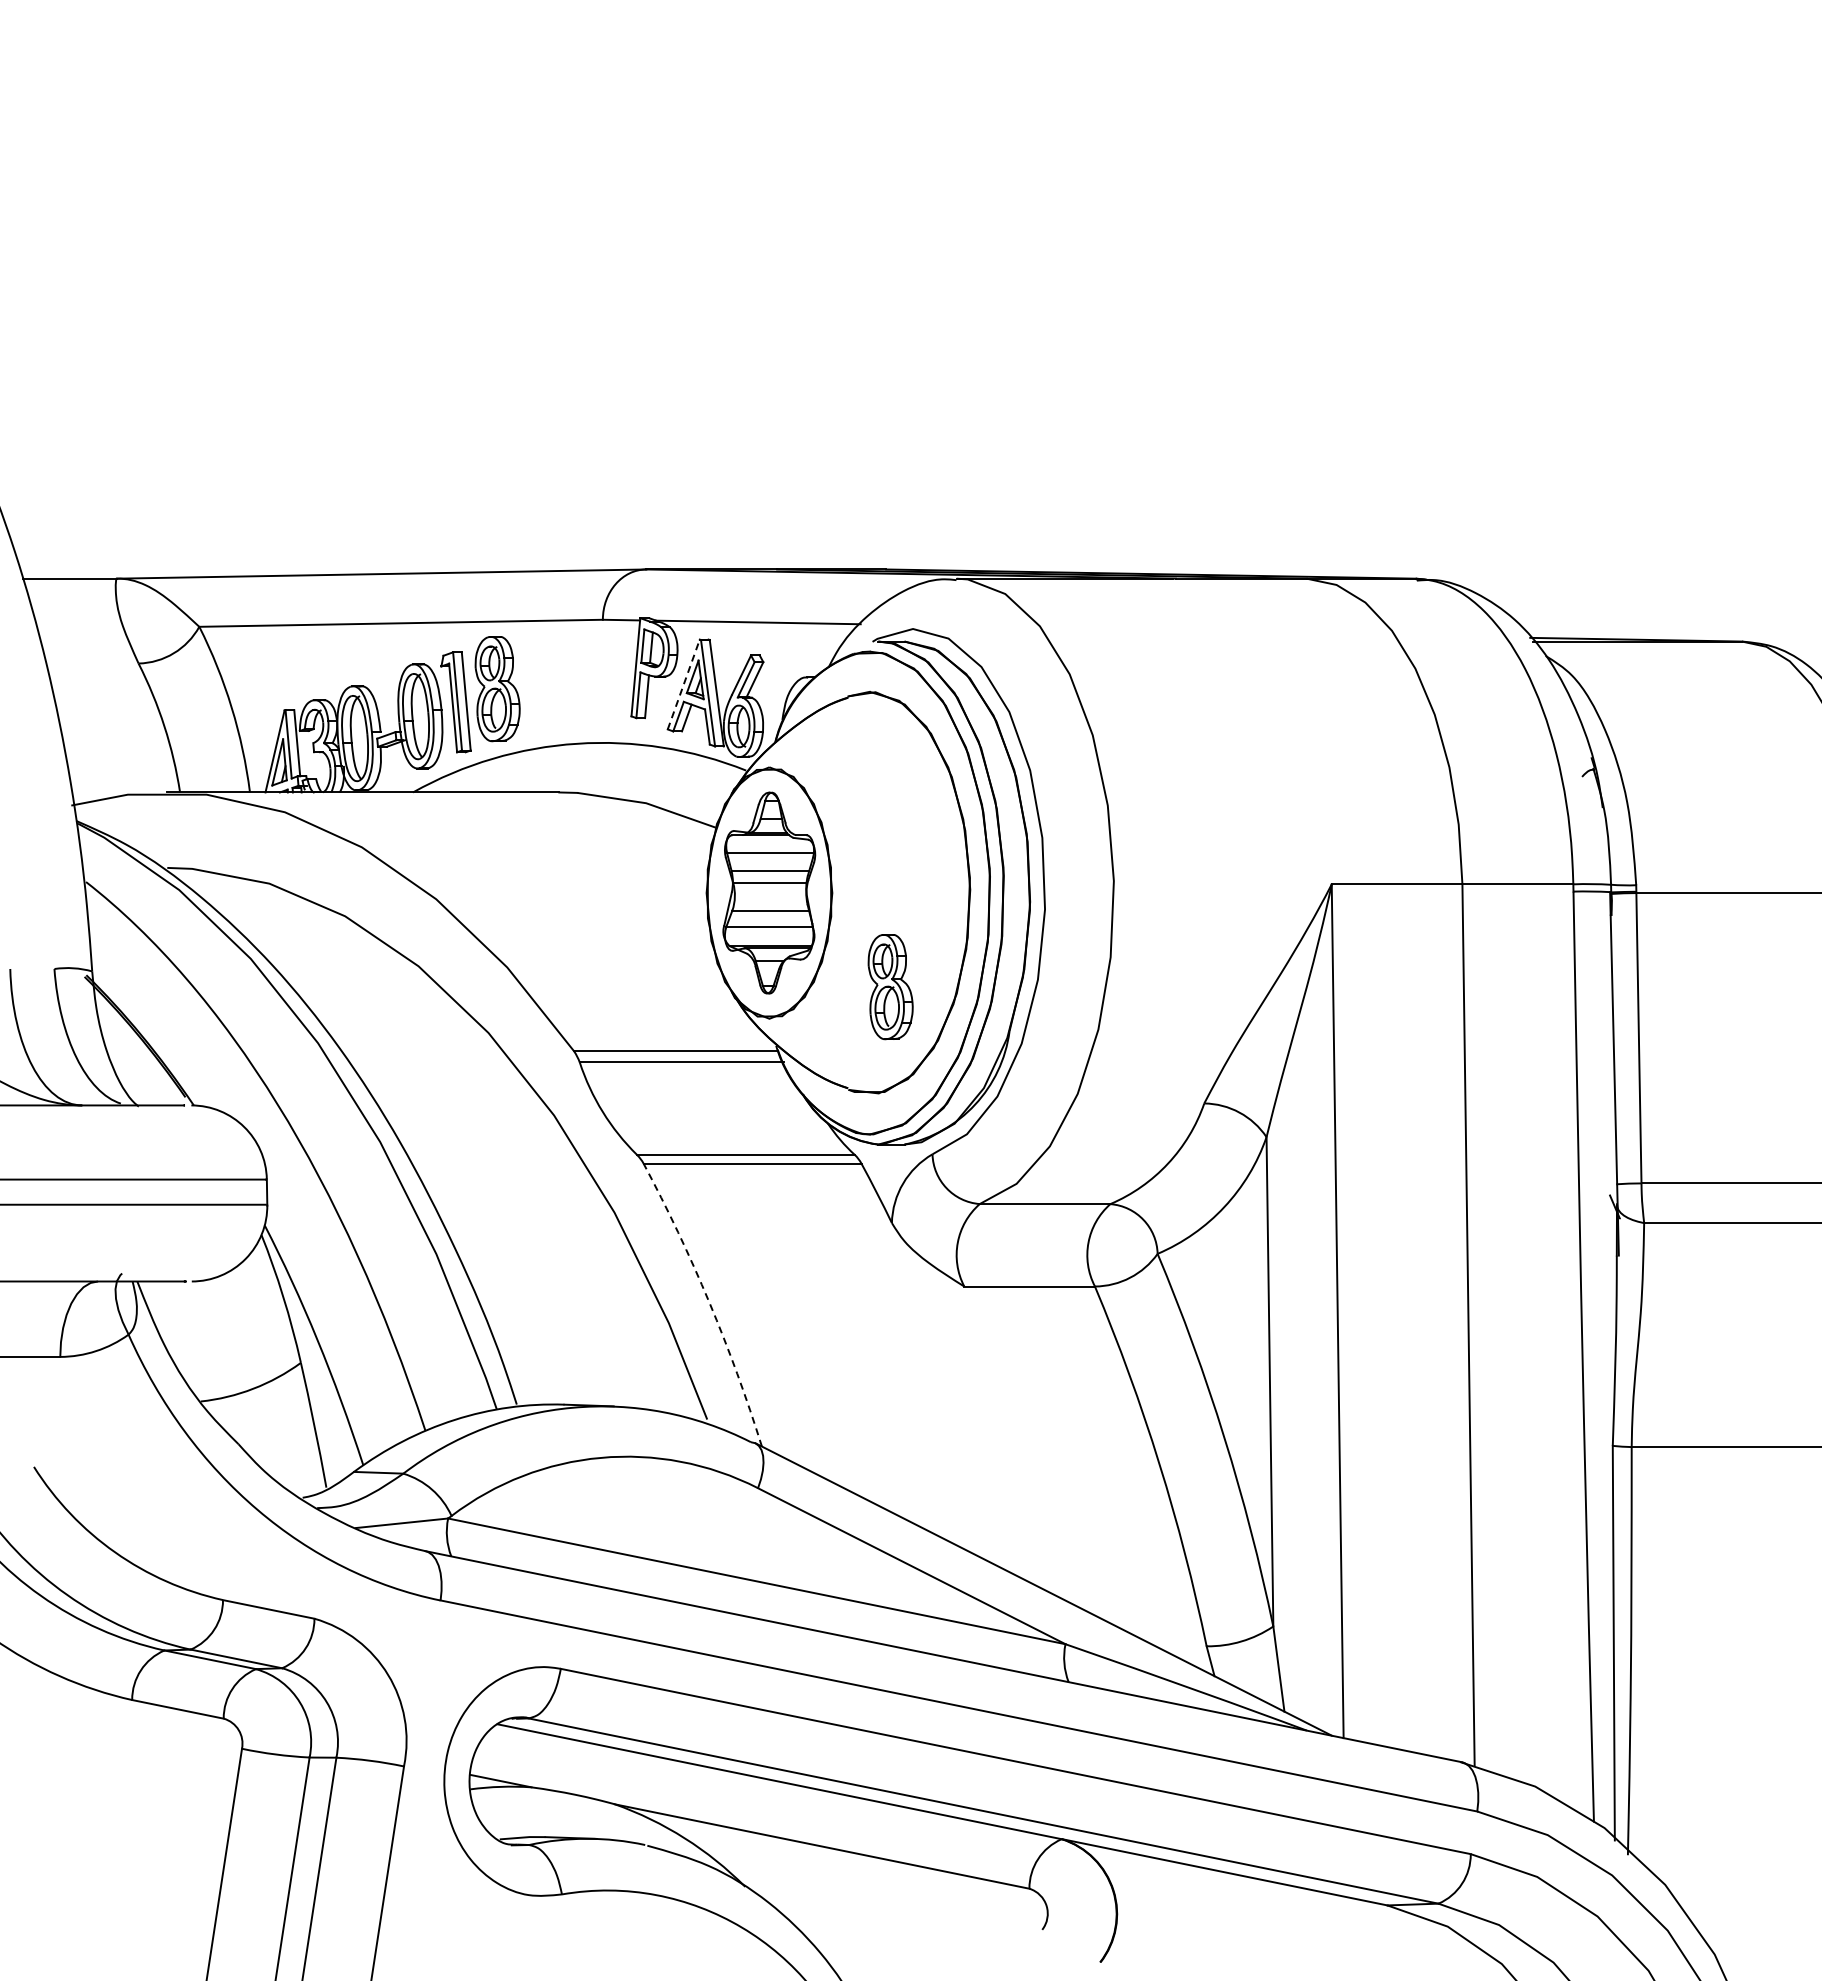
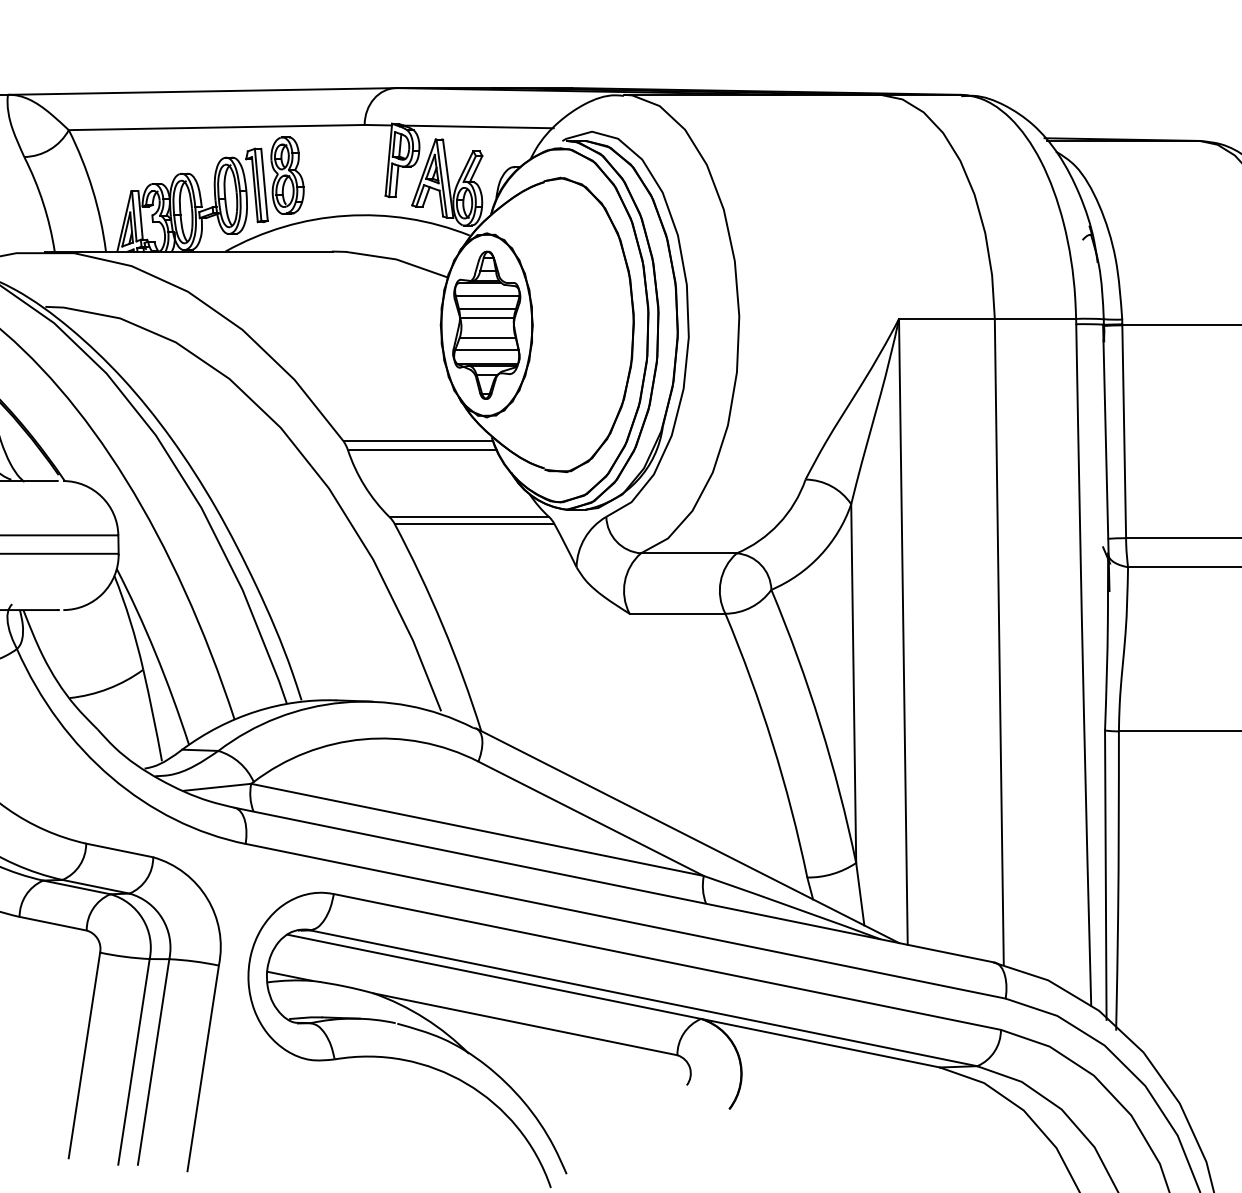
line: (683, 684) -> (423, 172), dashed -> solid
part: (890, 987) -> (575, 394), removed
arc: (709, 1302) -> (442, 625), dashed -> solid

